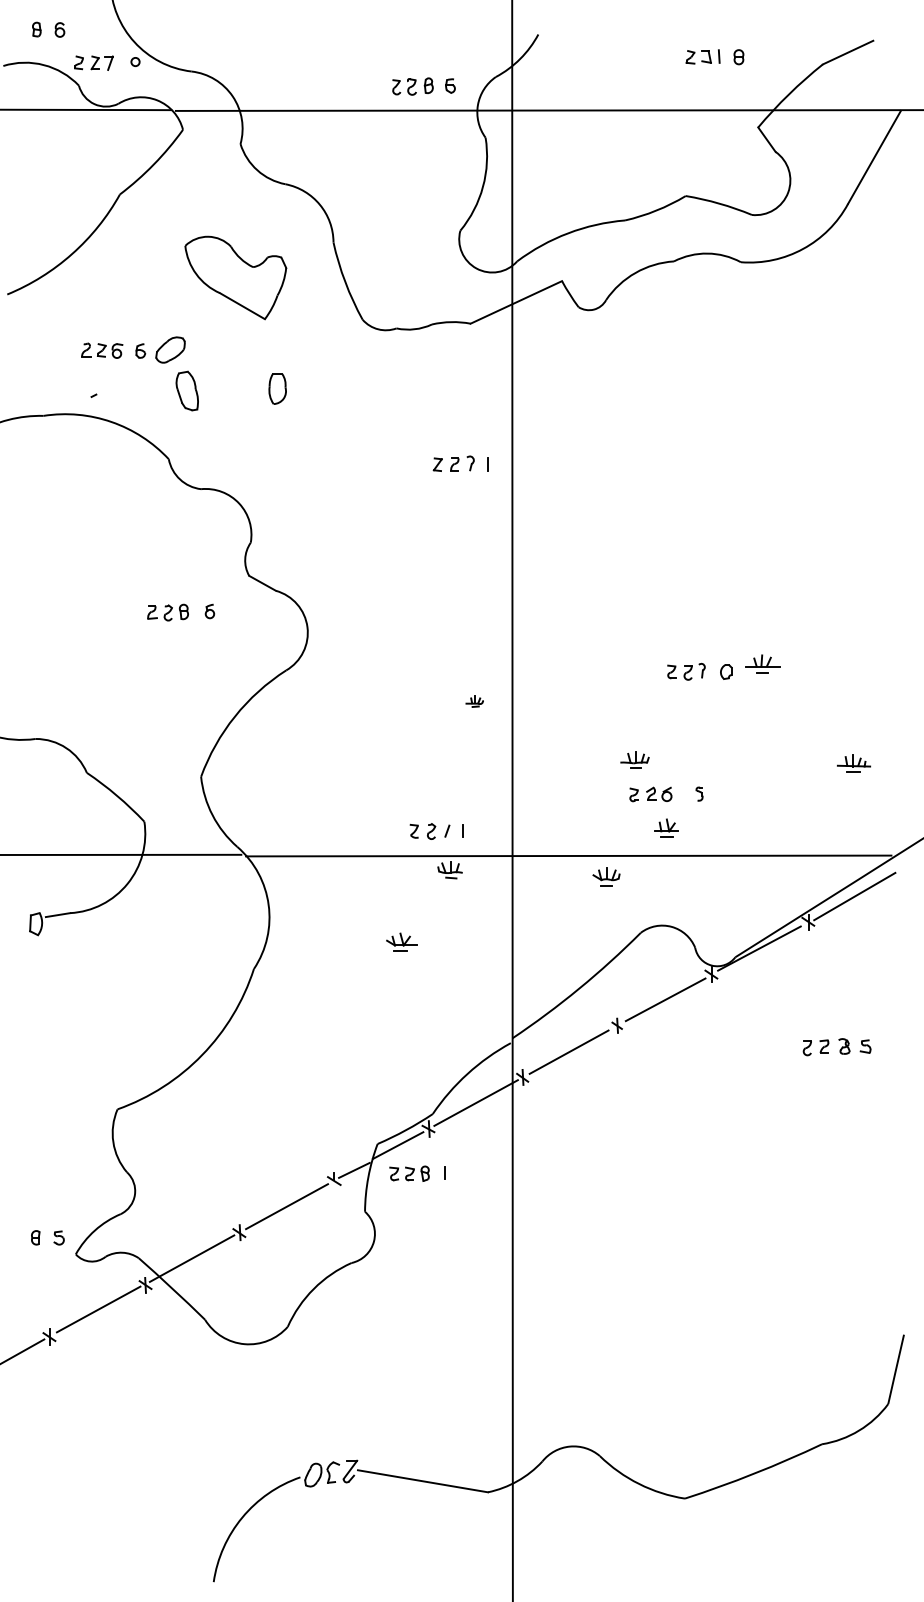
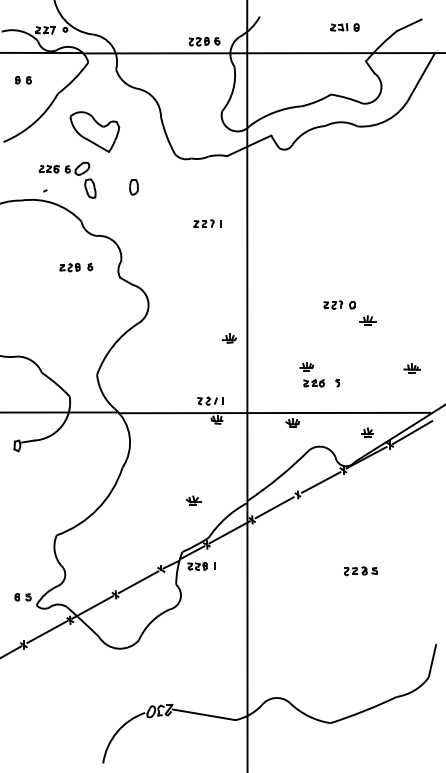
part: (48, 30) -> (23, 80), moved
part: (235, 276) -> (94, 131), moved
part: (460, 463) -> (207, 223), moved
part: (181, 612) -> (76, 267), moved
part: (699, 670) -> (339, 304), moved
part: (473, 701) -> (228, 338), size x1.67
part: (666, 827) -> (367, 432), moved
part: (400, 941) -> (193, 500), moved
part: (838, 1047) -> (361, 571), moved

